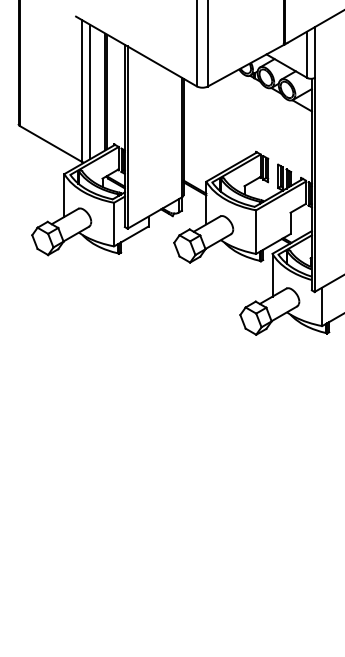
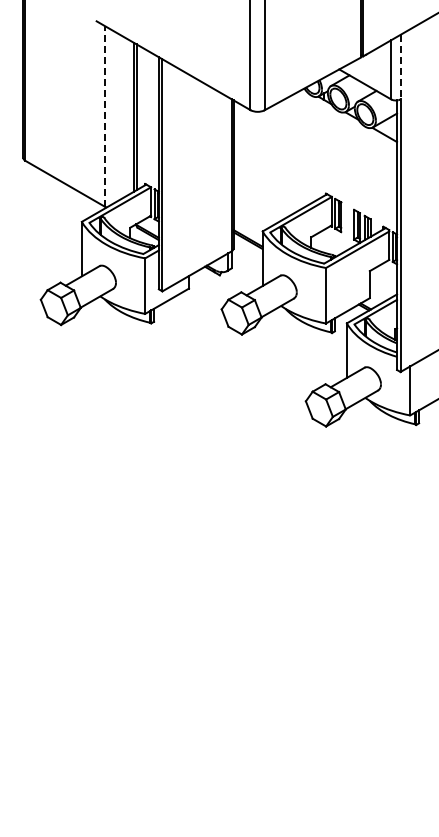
line: (314, 52) -> (400, 67), solid -> dashed
line: (82, 90) -> (104, 115), solid -> dashed
line: (90, 92) -> (114, 117), removed

